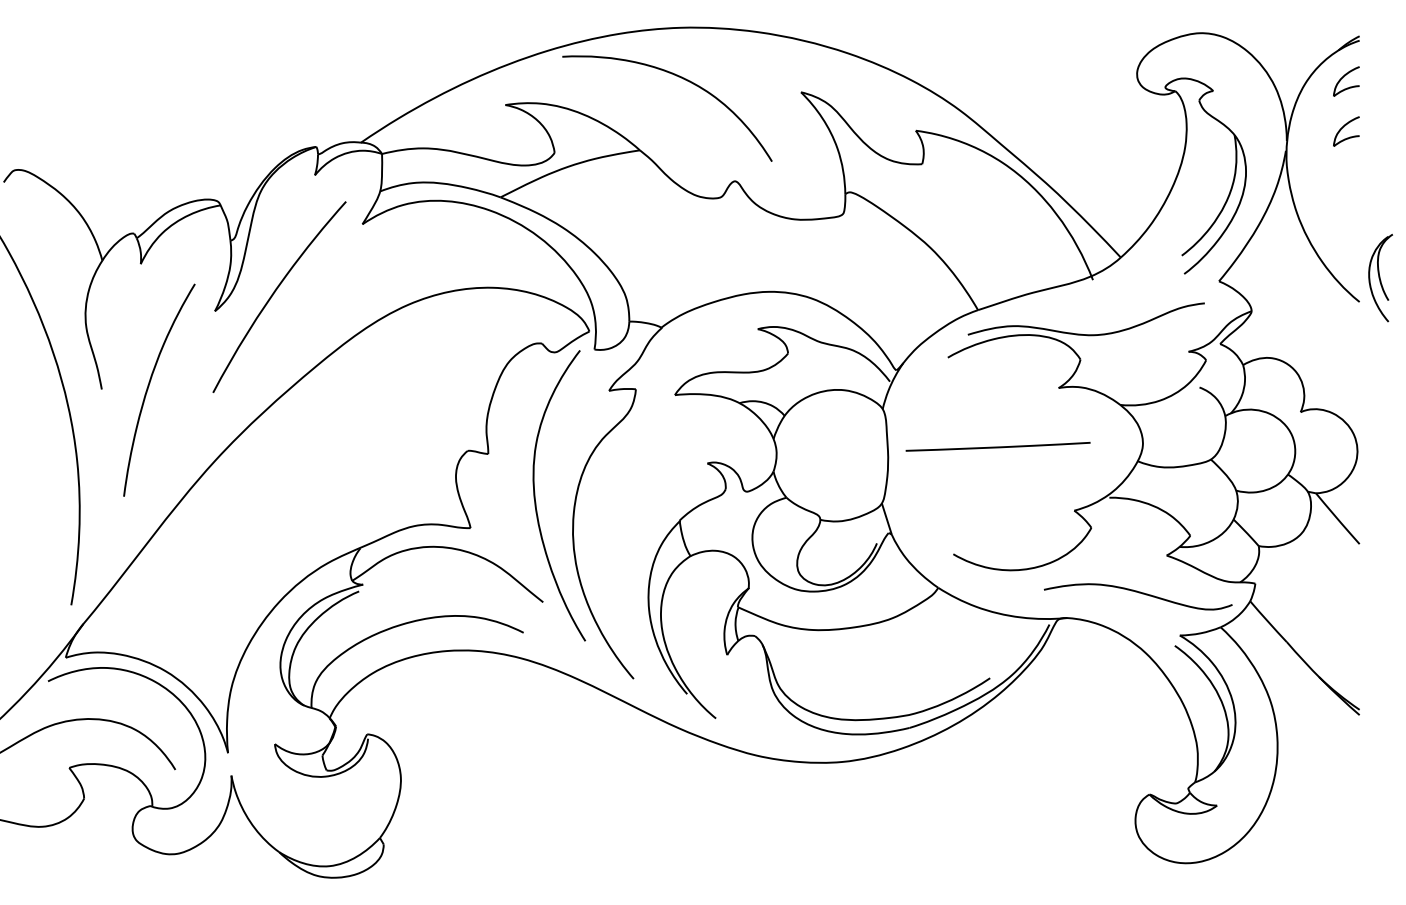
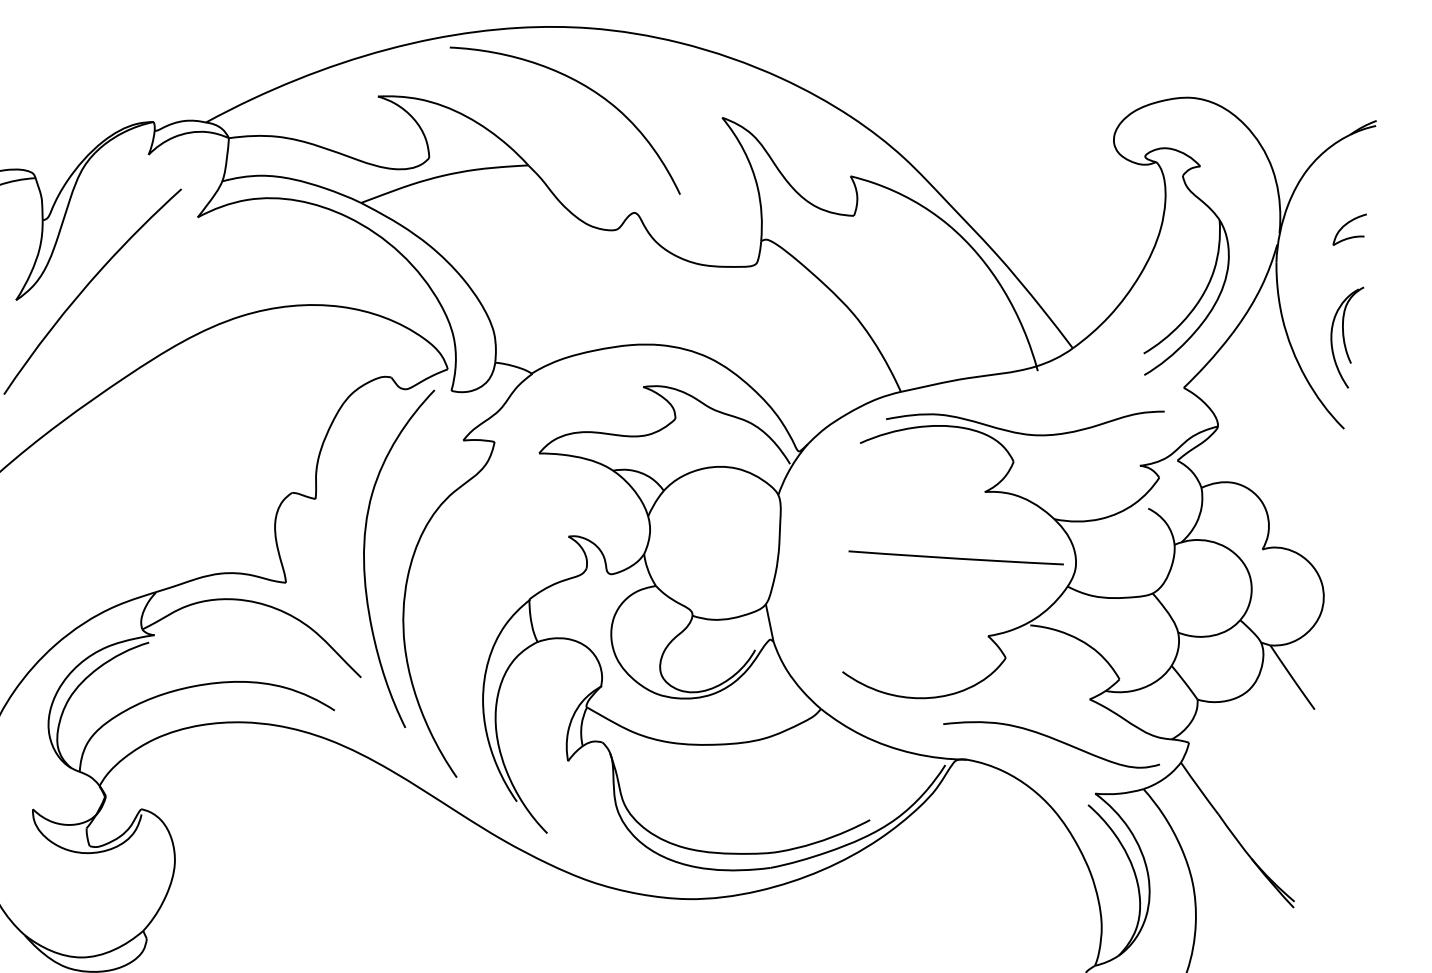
part: (1346, 81) -> (1355, 171), removed
part: (1380, 278) -> (1344, 336), moved
line: (997, 446) -> (955, 557), moved

